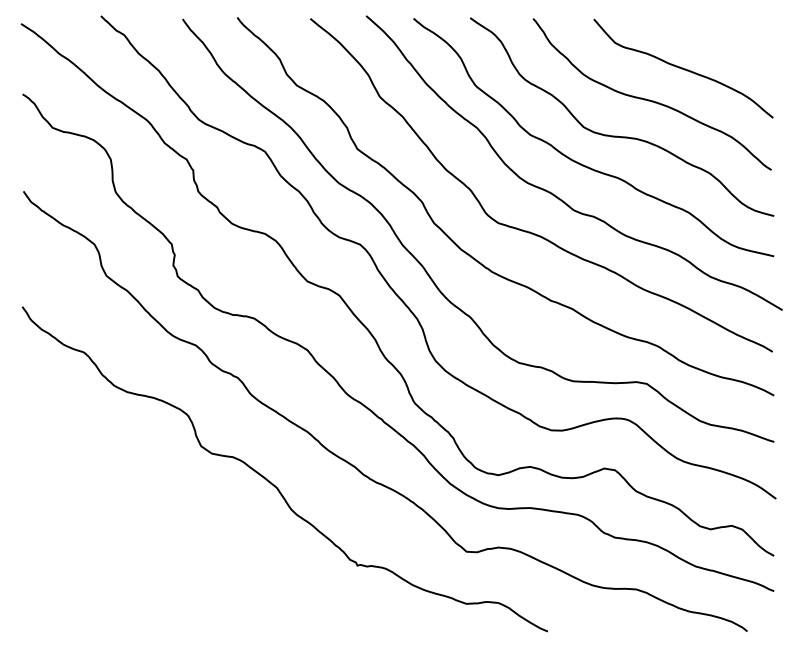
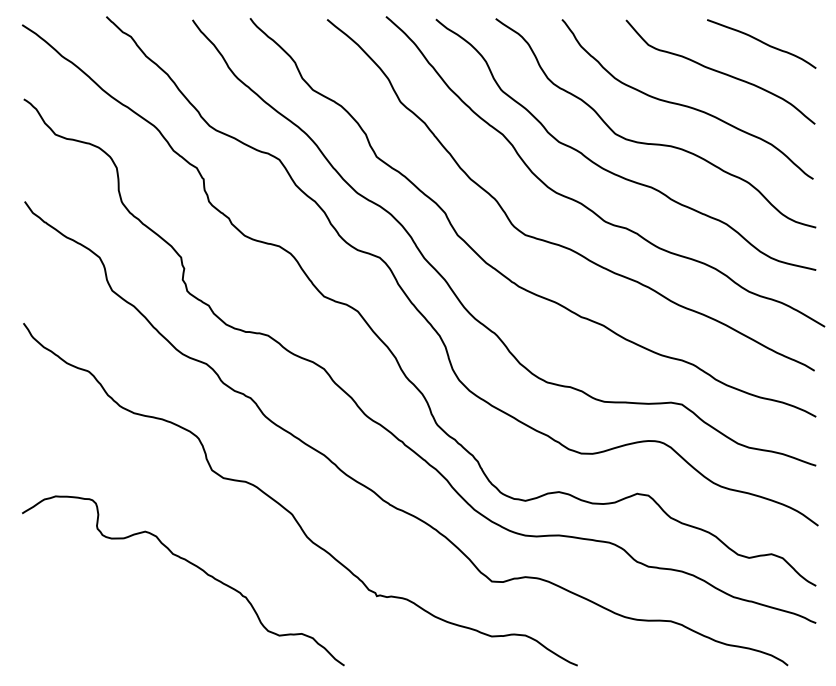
curve: (722, 40) -> (761, 42), added
curve: (182, 536) -> (192, 565), added

